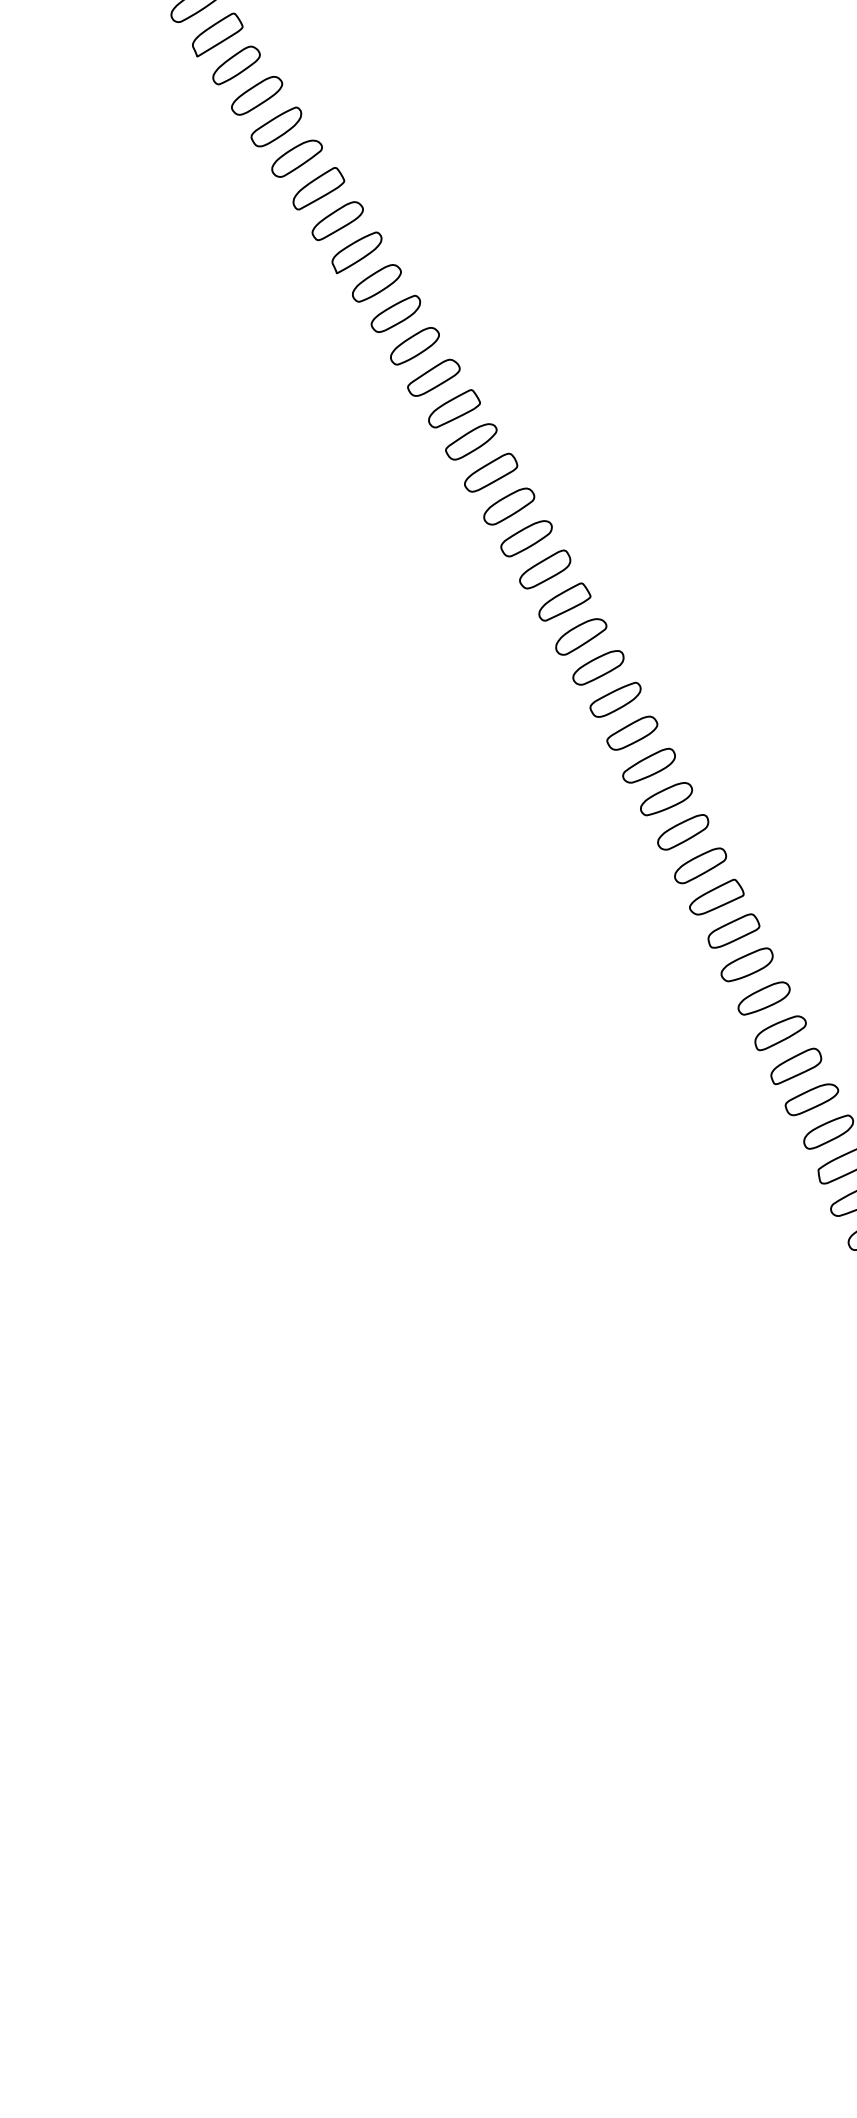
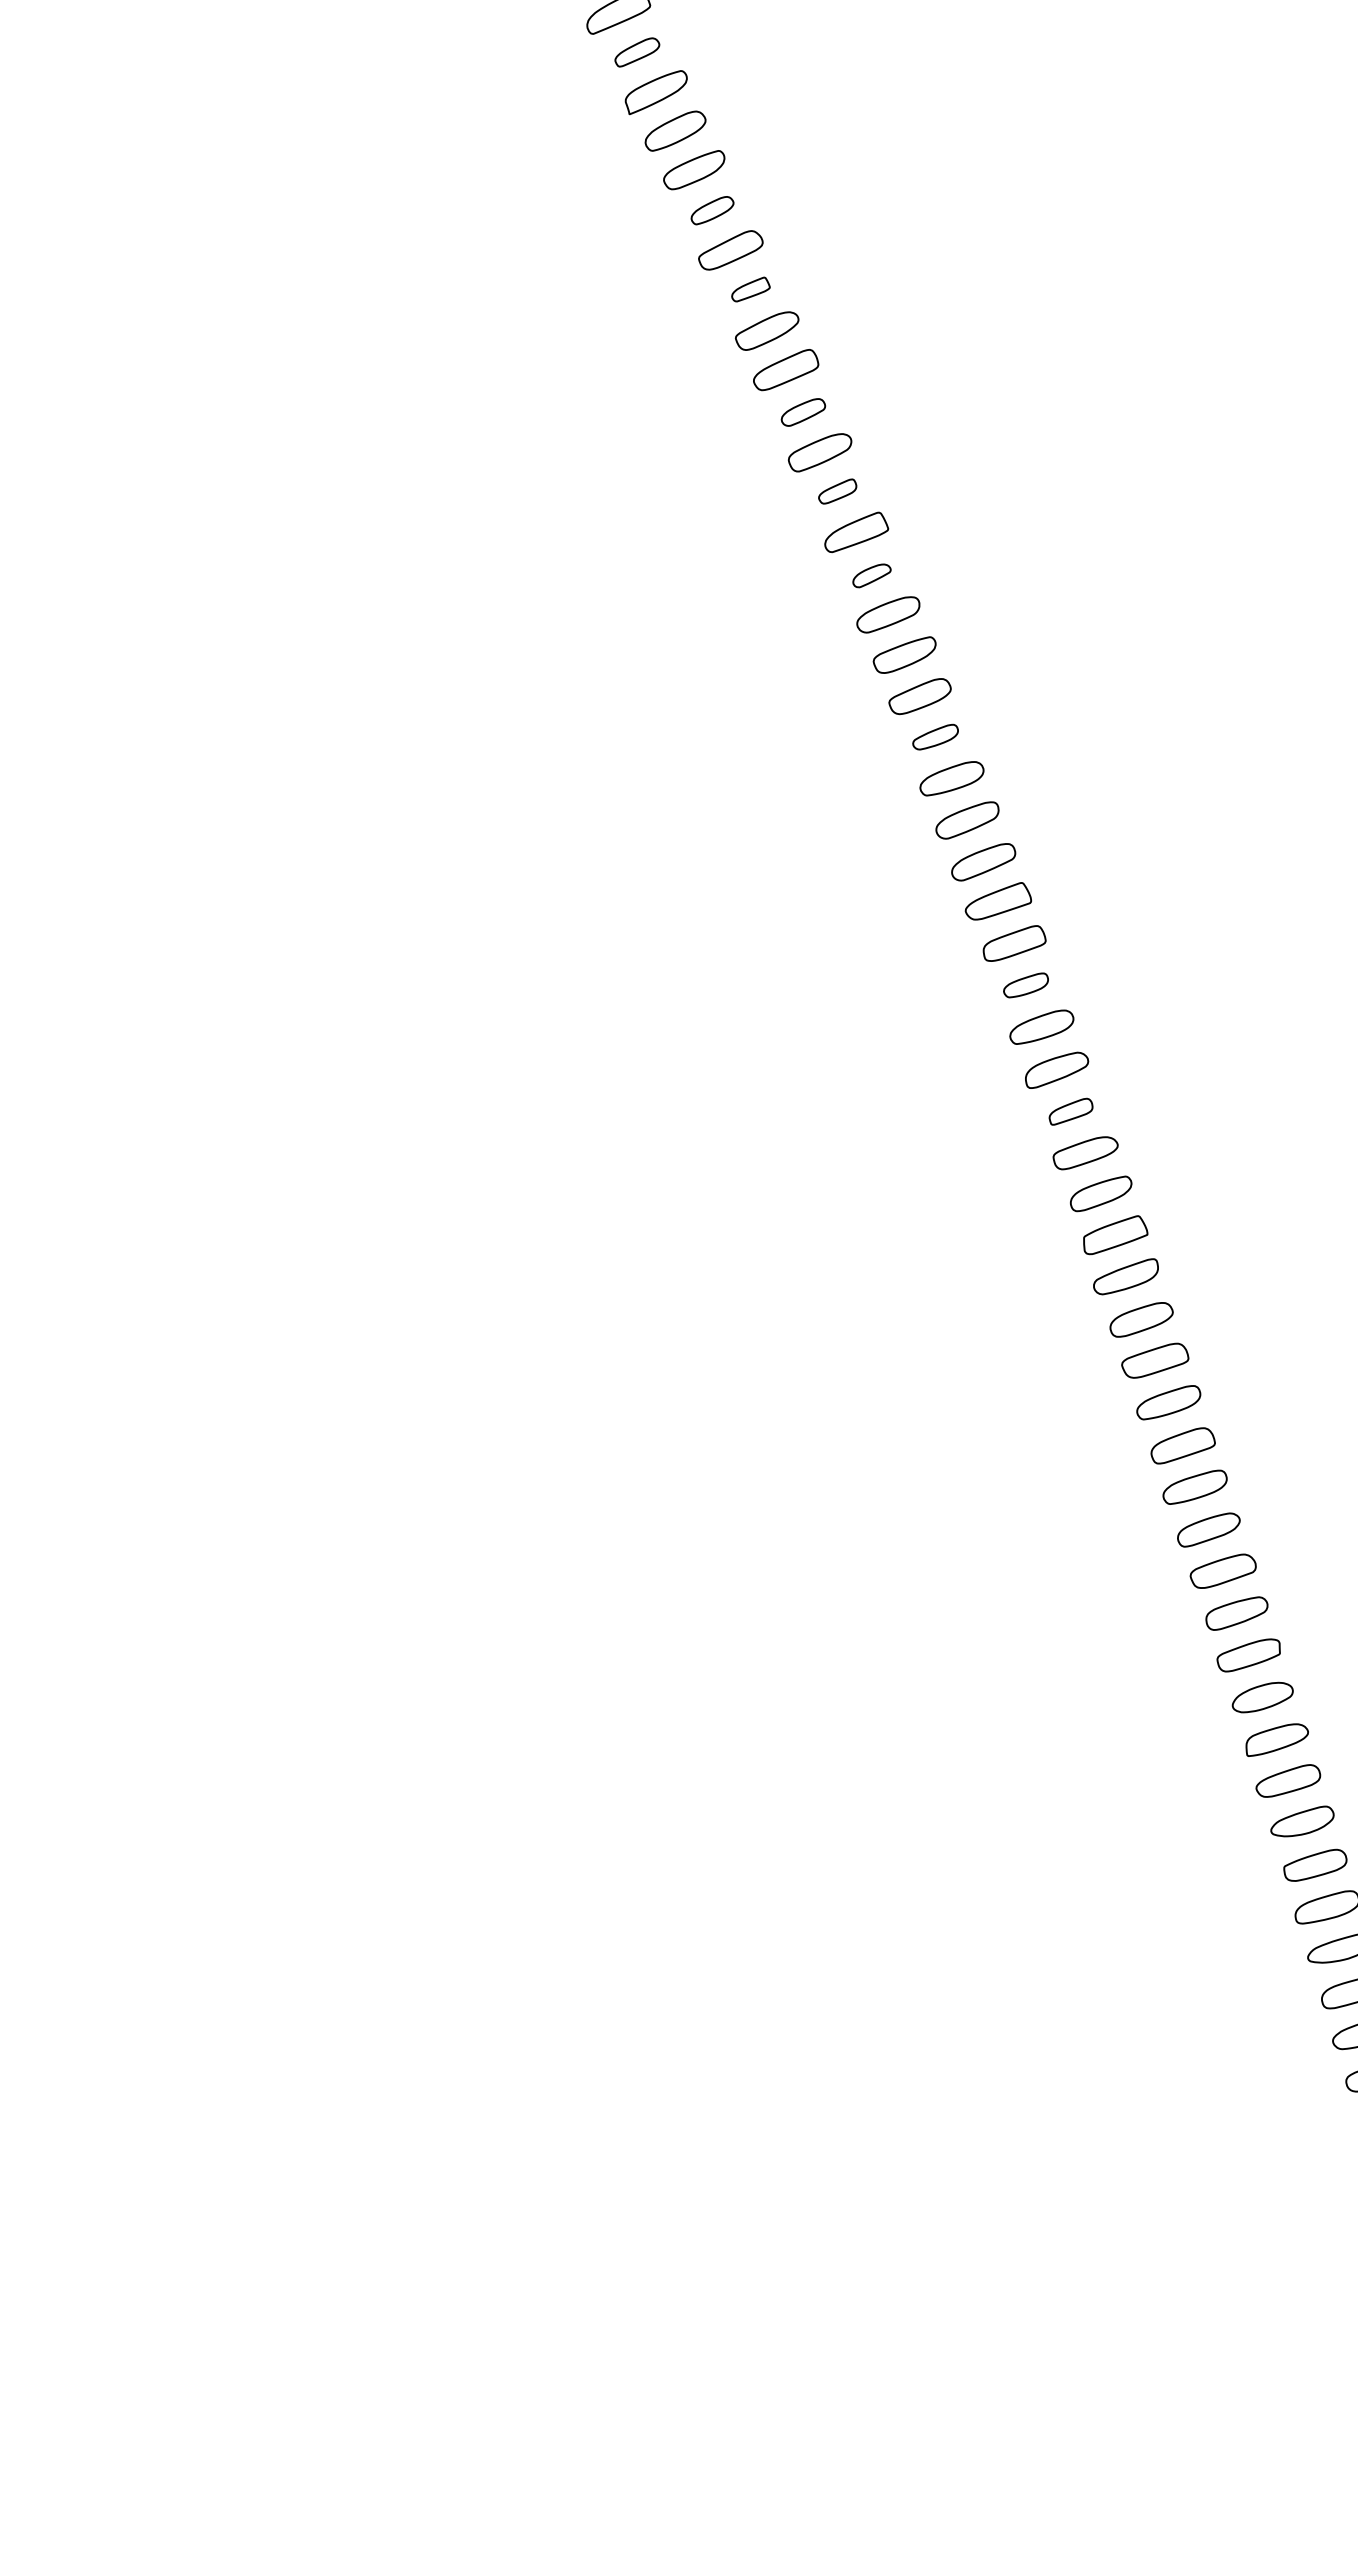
part: (337, 221) -> (637, 52), size x0.7
part: (414, 346) -> (712, 210), size x0.7
part: (453, 408) -> (750, 289), size x0.6
part: (509, 506) -> (803, 412), size x0.7
part: (544, 569) -> (837, 491), size x0.6
part: (580, 636) -> (871, 575), size x0.6
part: (648, 765) -> (935, 736), size x0.7
part: (746, 965) -> (1025, 985), size x0.7
part: (795, 1066) -> (1070, 1111), size x0.7

